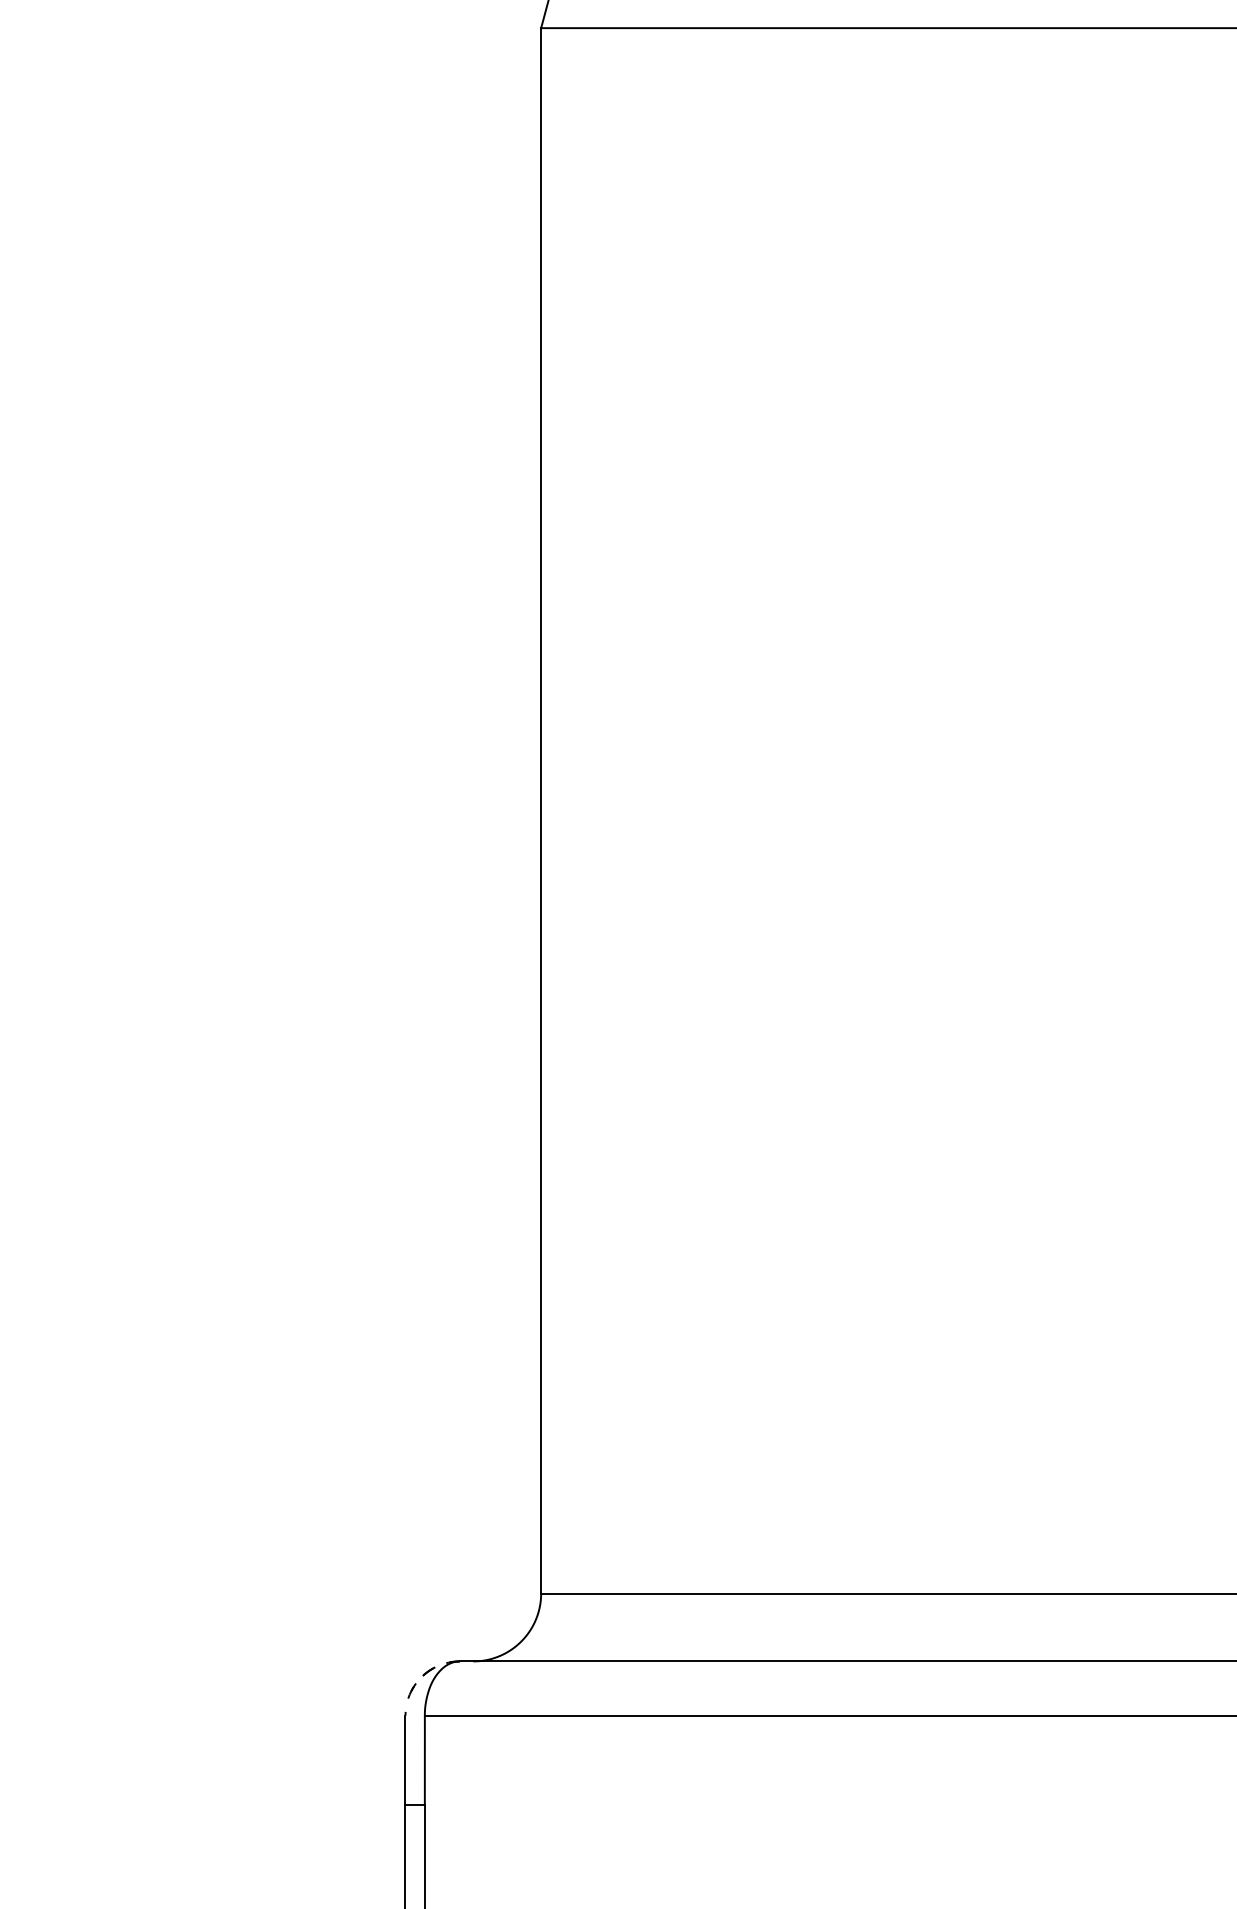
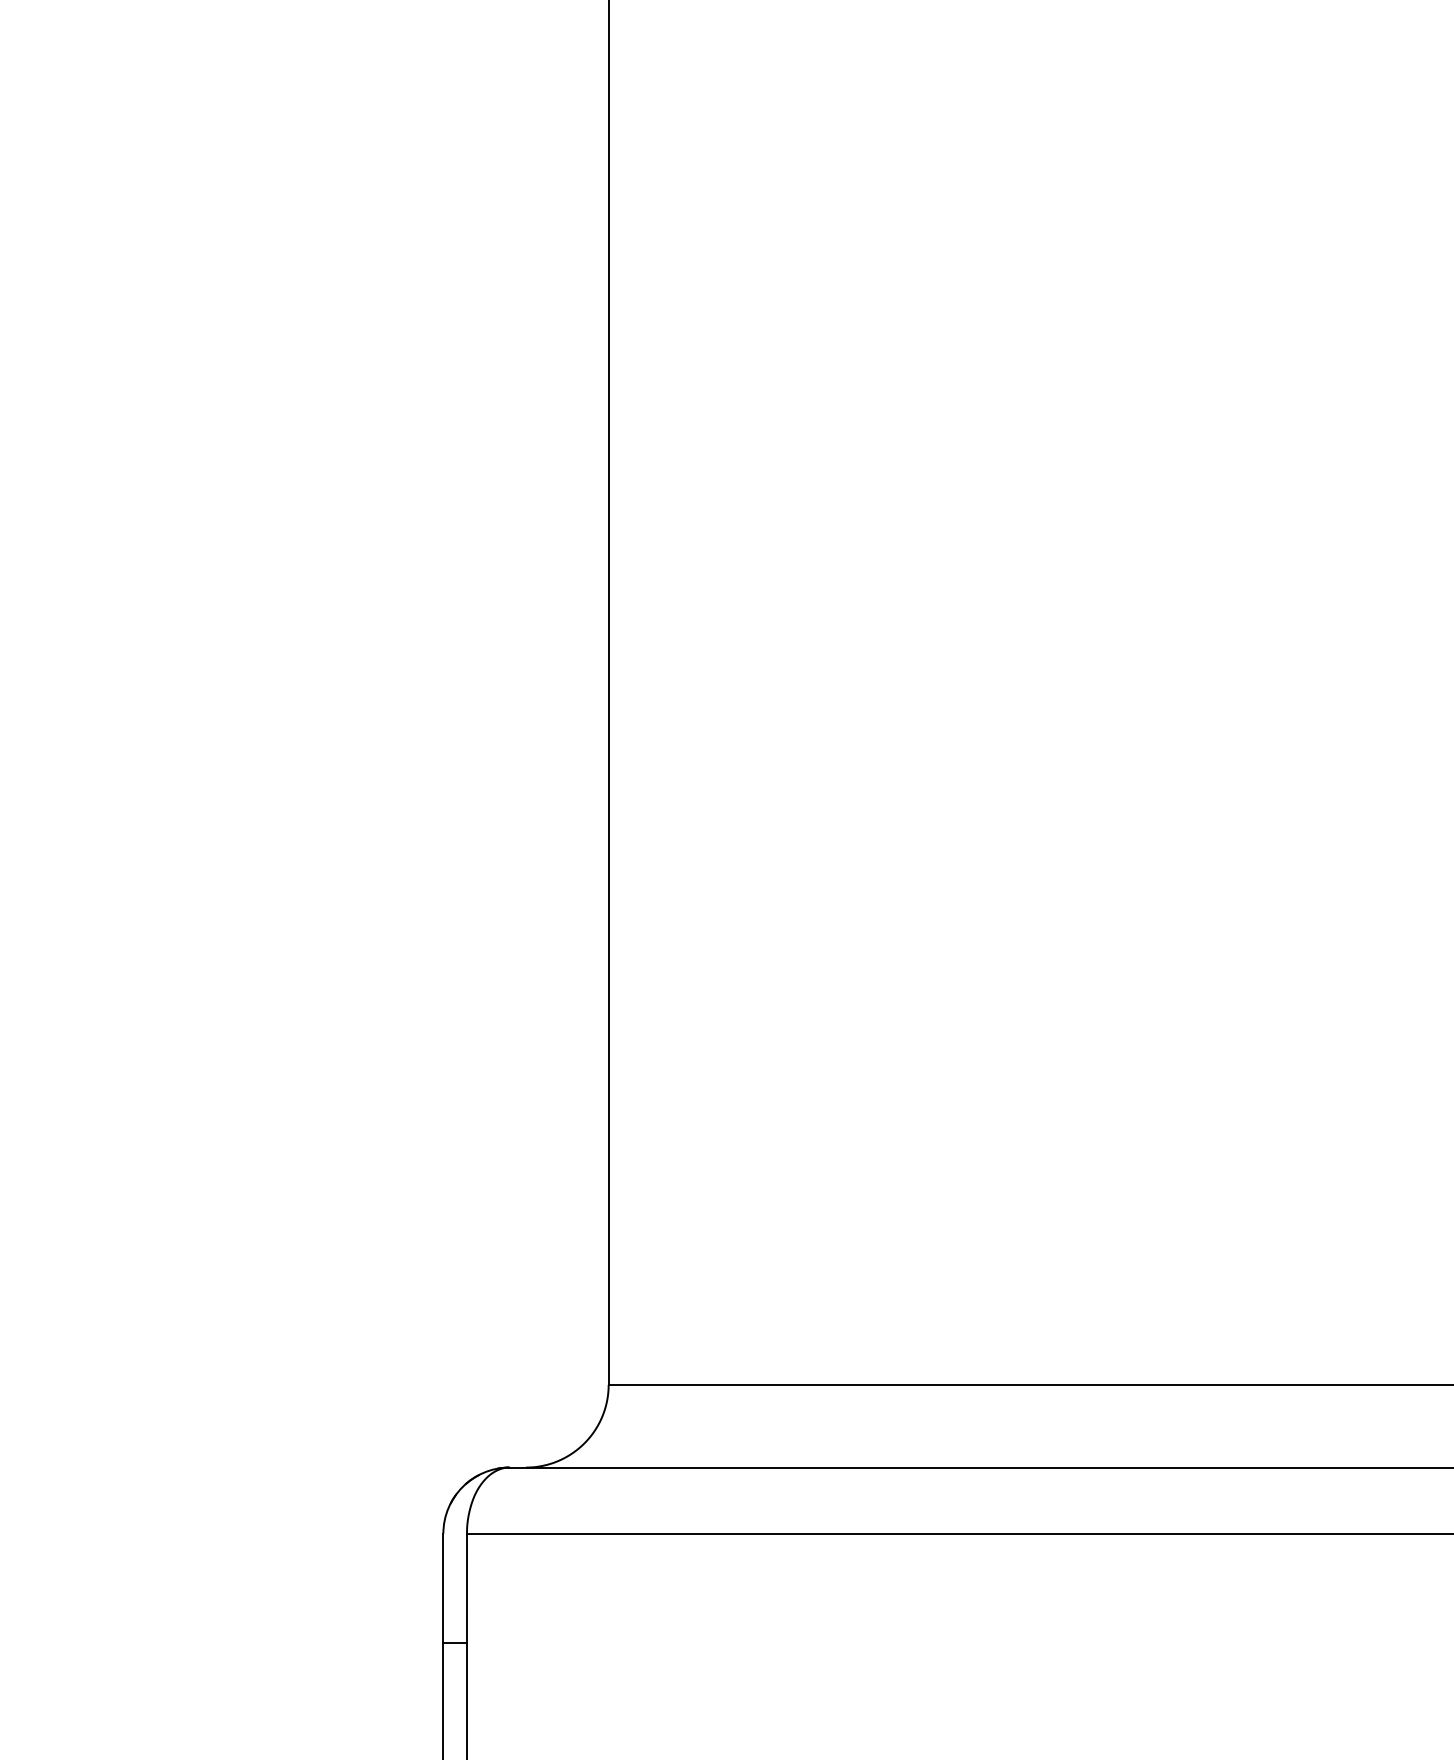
arc: (421, 1677) -> (462, 1487), dashed -> solid

